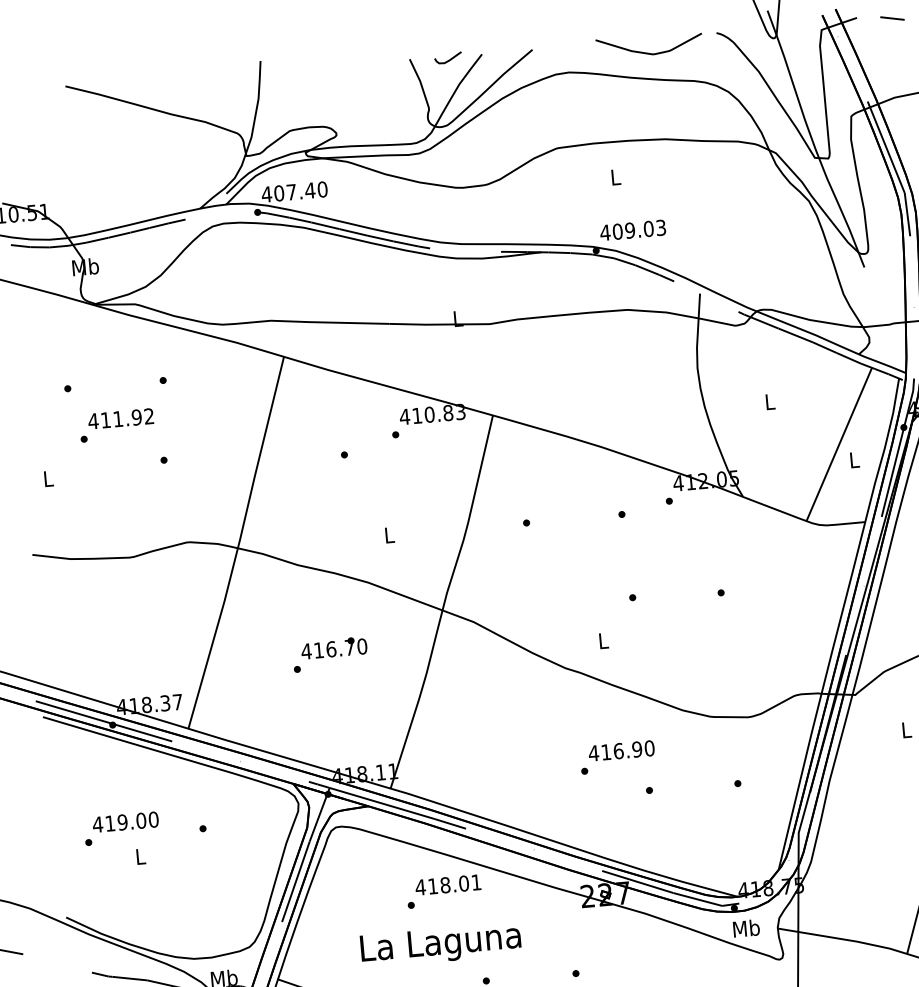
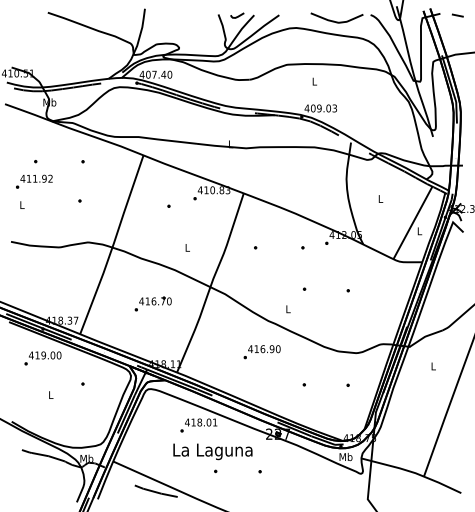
text: (117, 424) -> (34, 181), moved
text: (616, 758) -> (261, 352), moved
text: (120, 828) -> (42, 358), moved
text: (440, 944) -> (212, 451), moved

